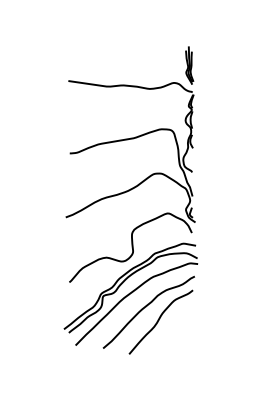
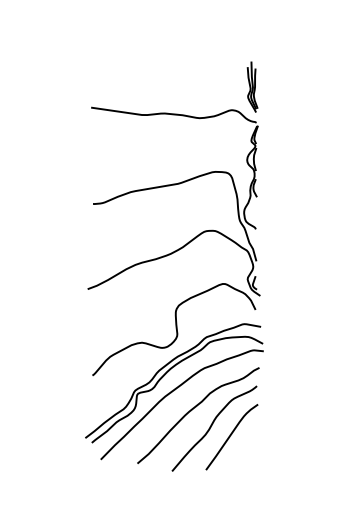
curve: (173, 328) -> (231, 437), added

